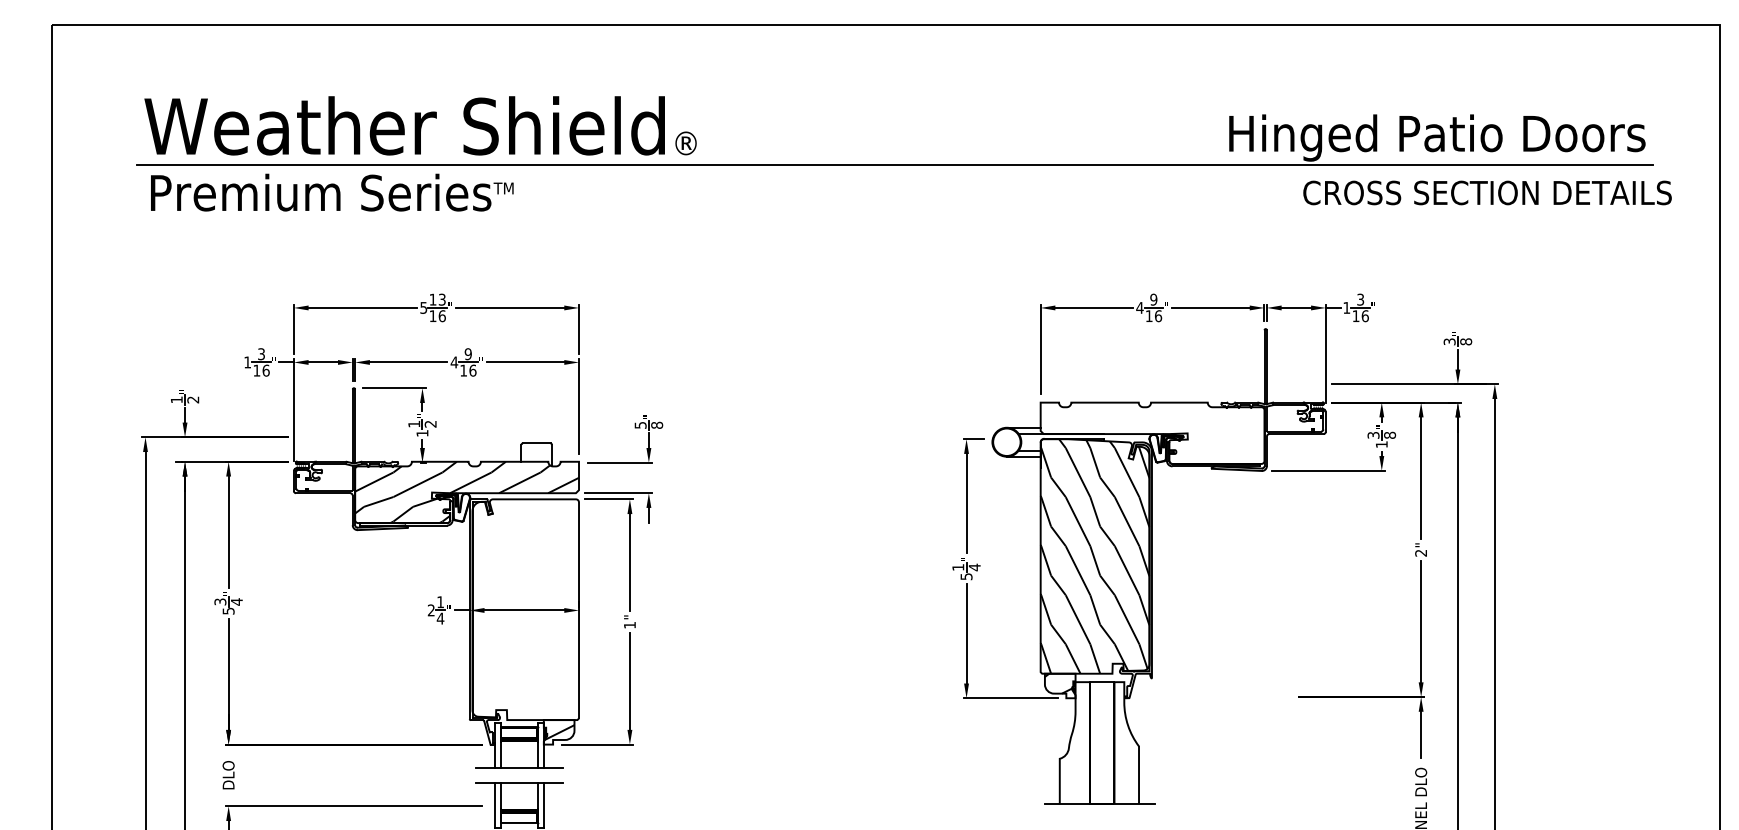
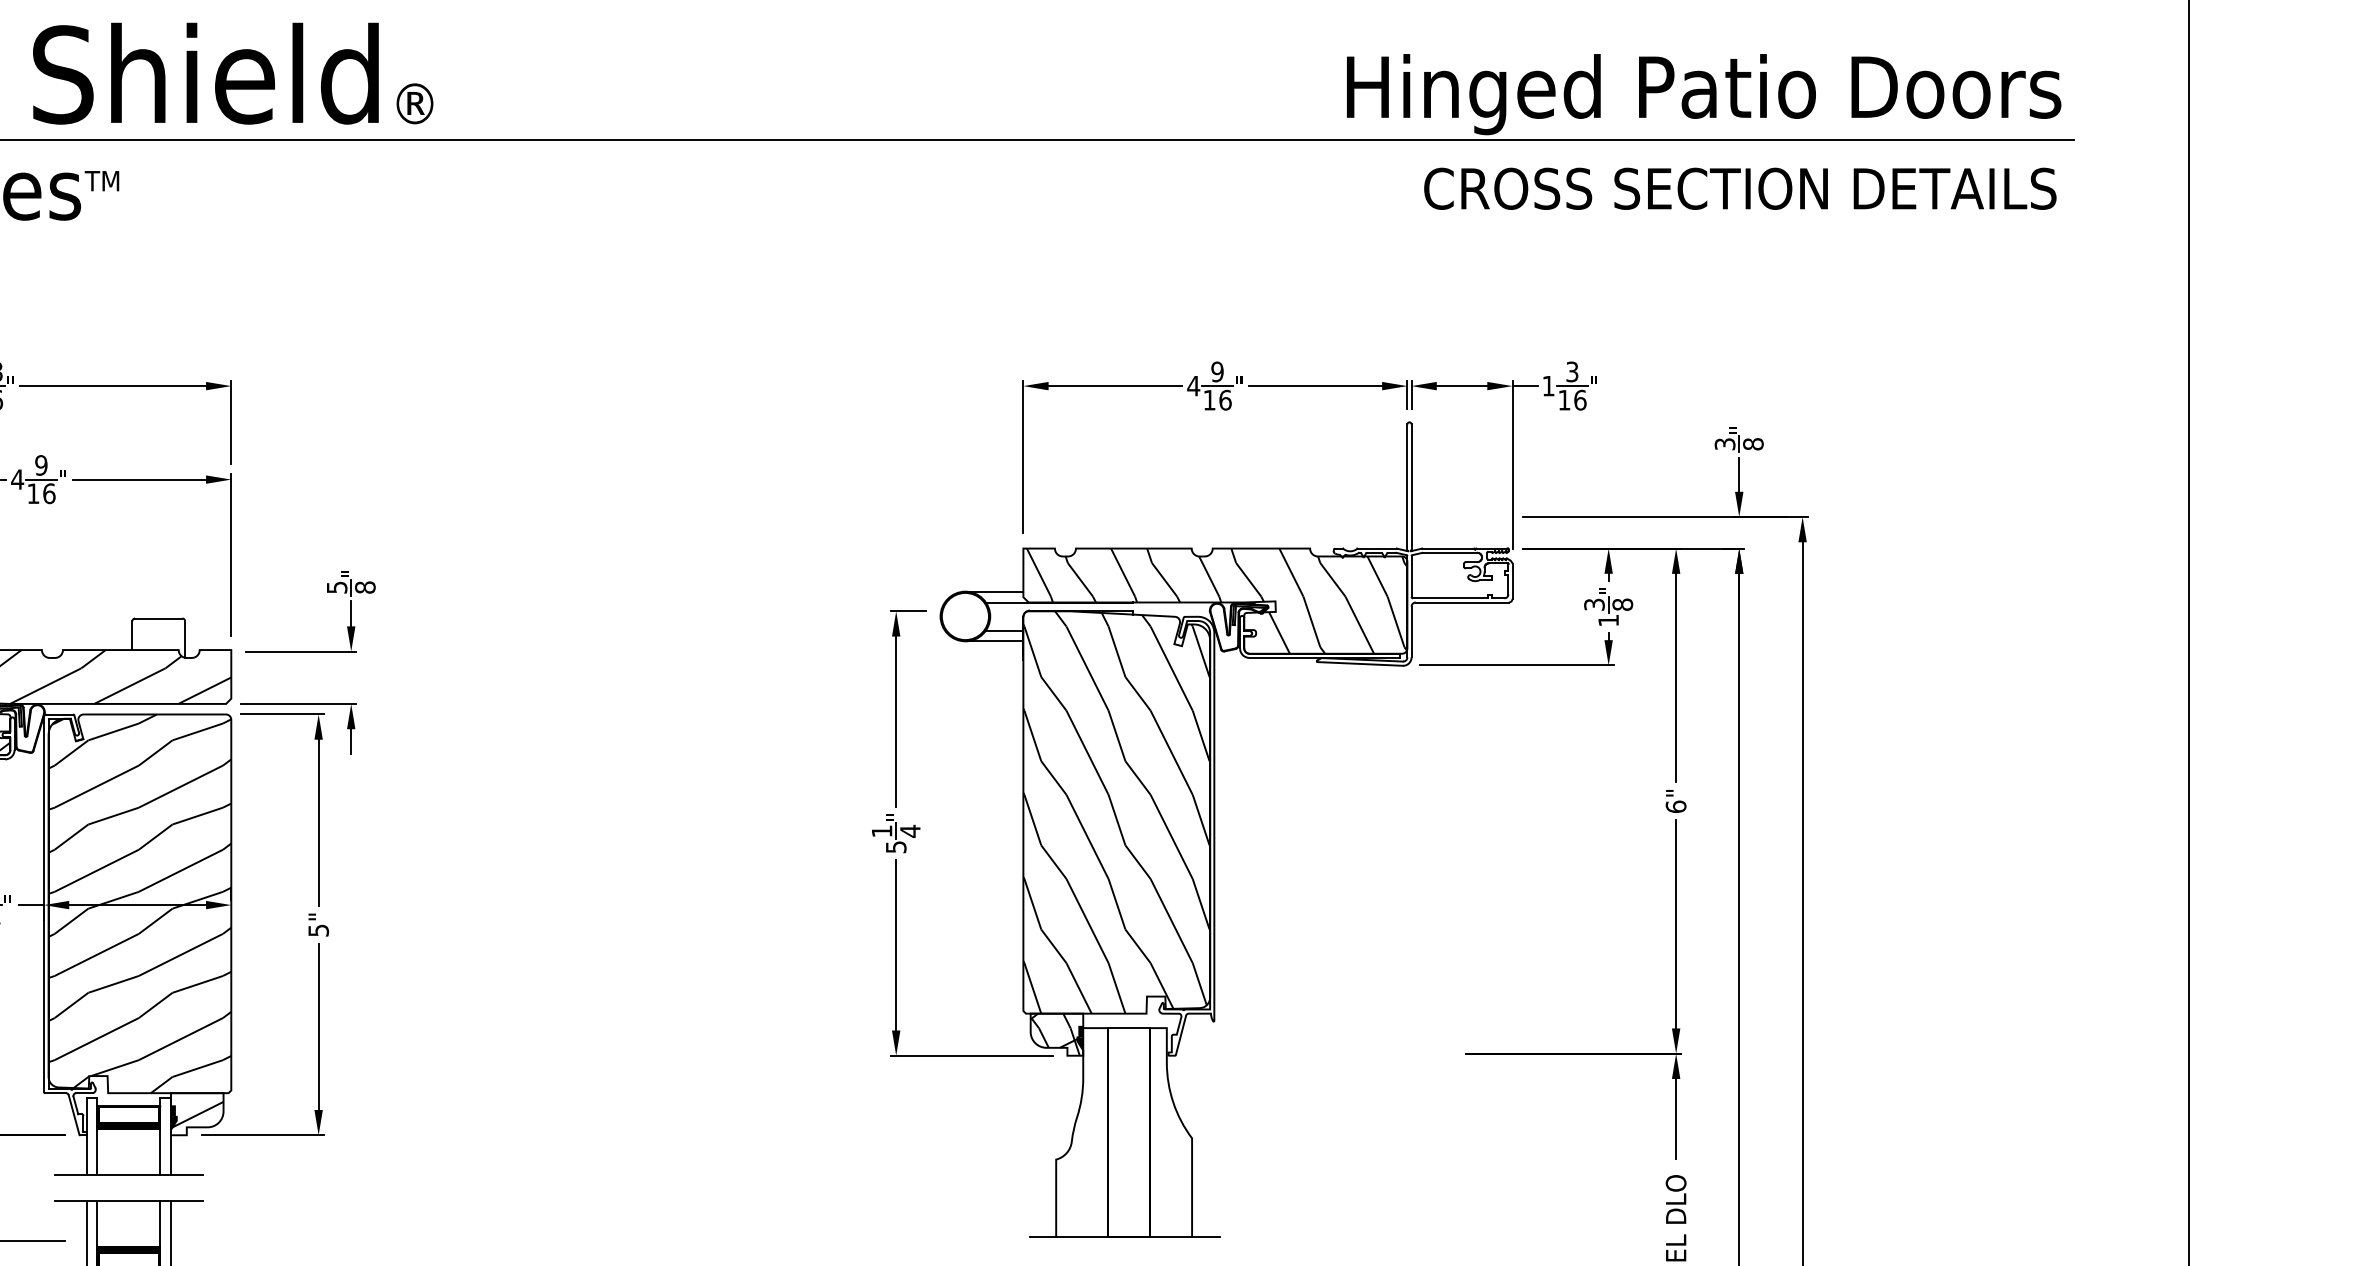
text: (1487, 192) -> (1740, 188), moved
hatch: (1153, 432) -> (1216, 599), added
text: (1421, 552) -> (1676, 805), 2" -> 6"
hatch: (525, 609) -> (139, 903), added
text: (629, 625) -> (317, 930), 1" -> 5"
hatch: (1059, 685) -> (1055, 1033), added

